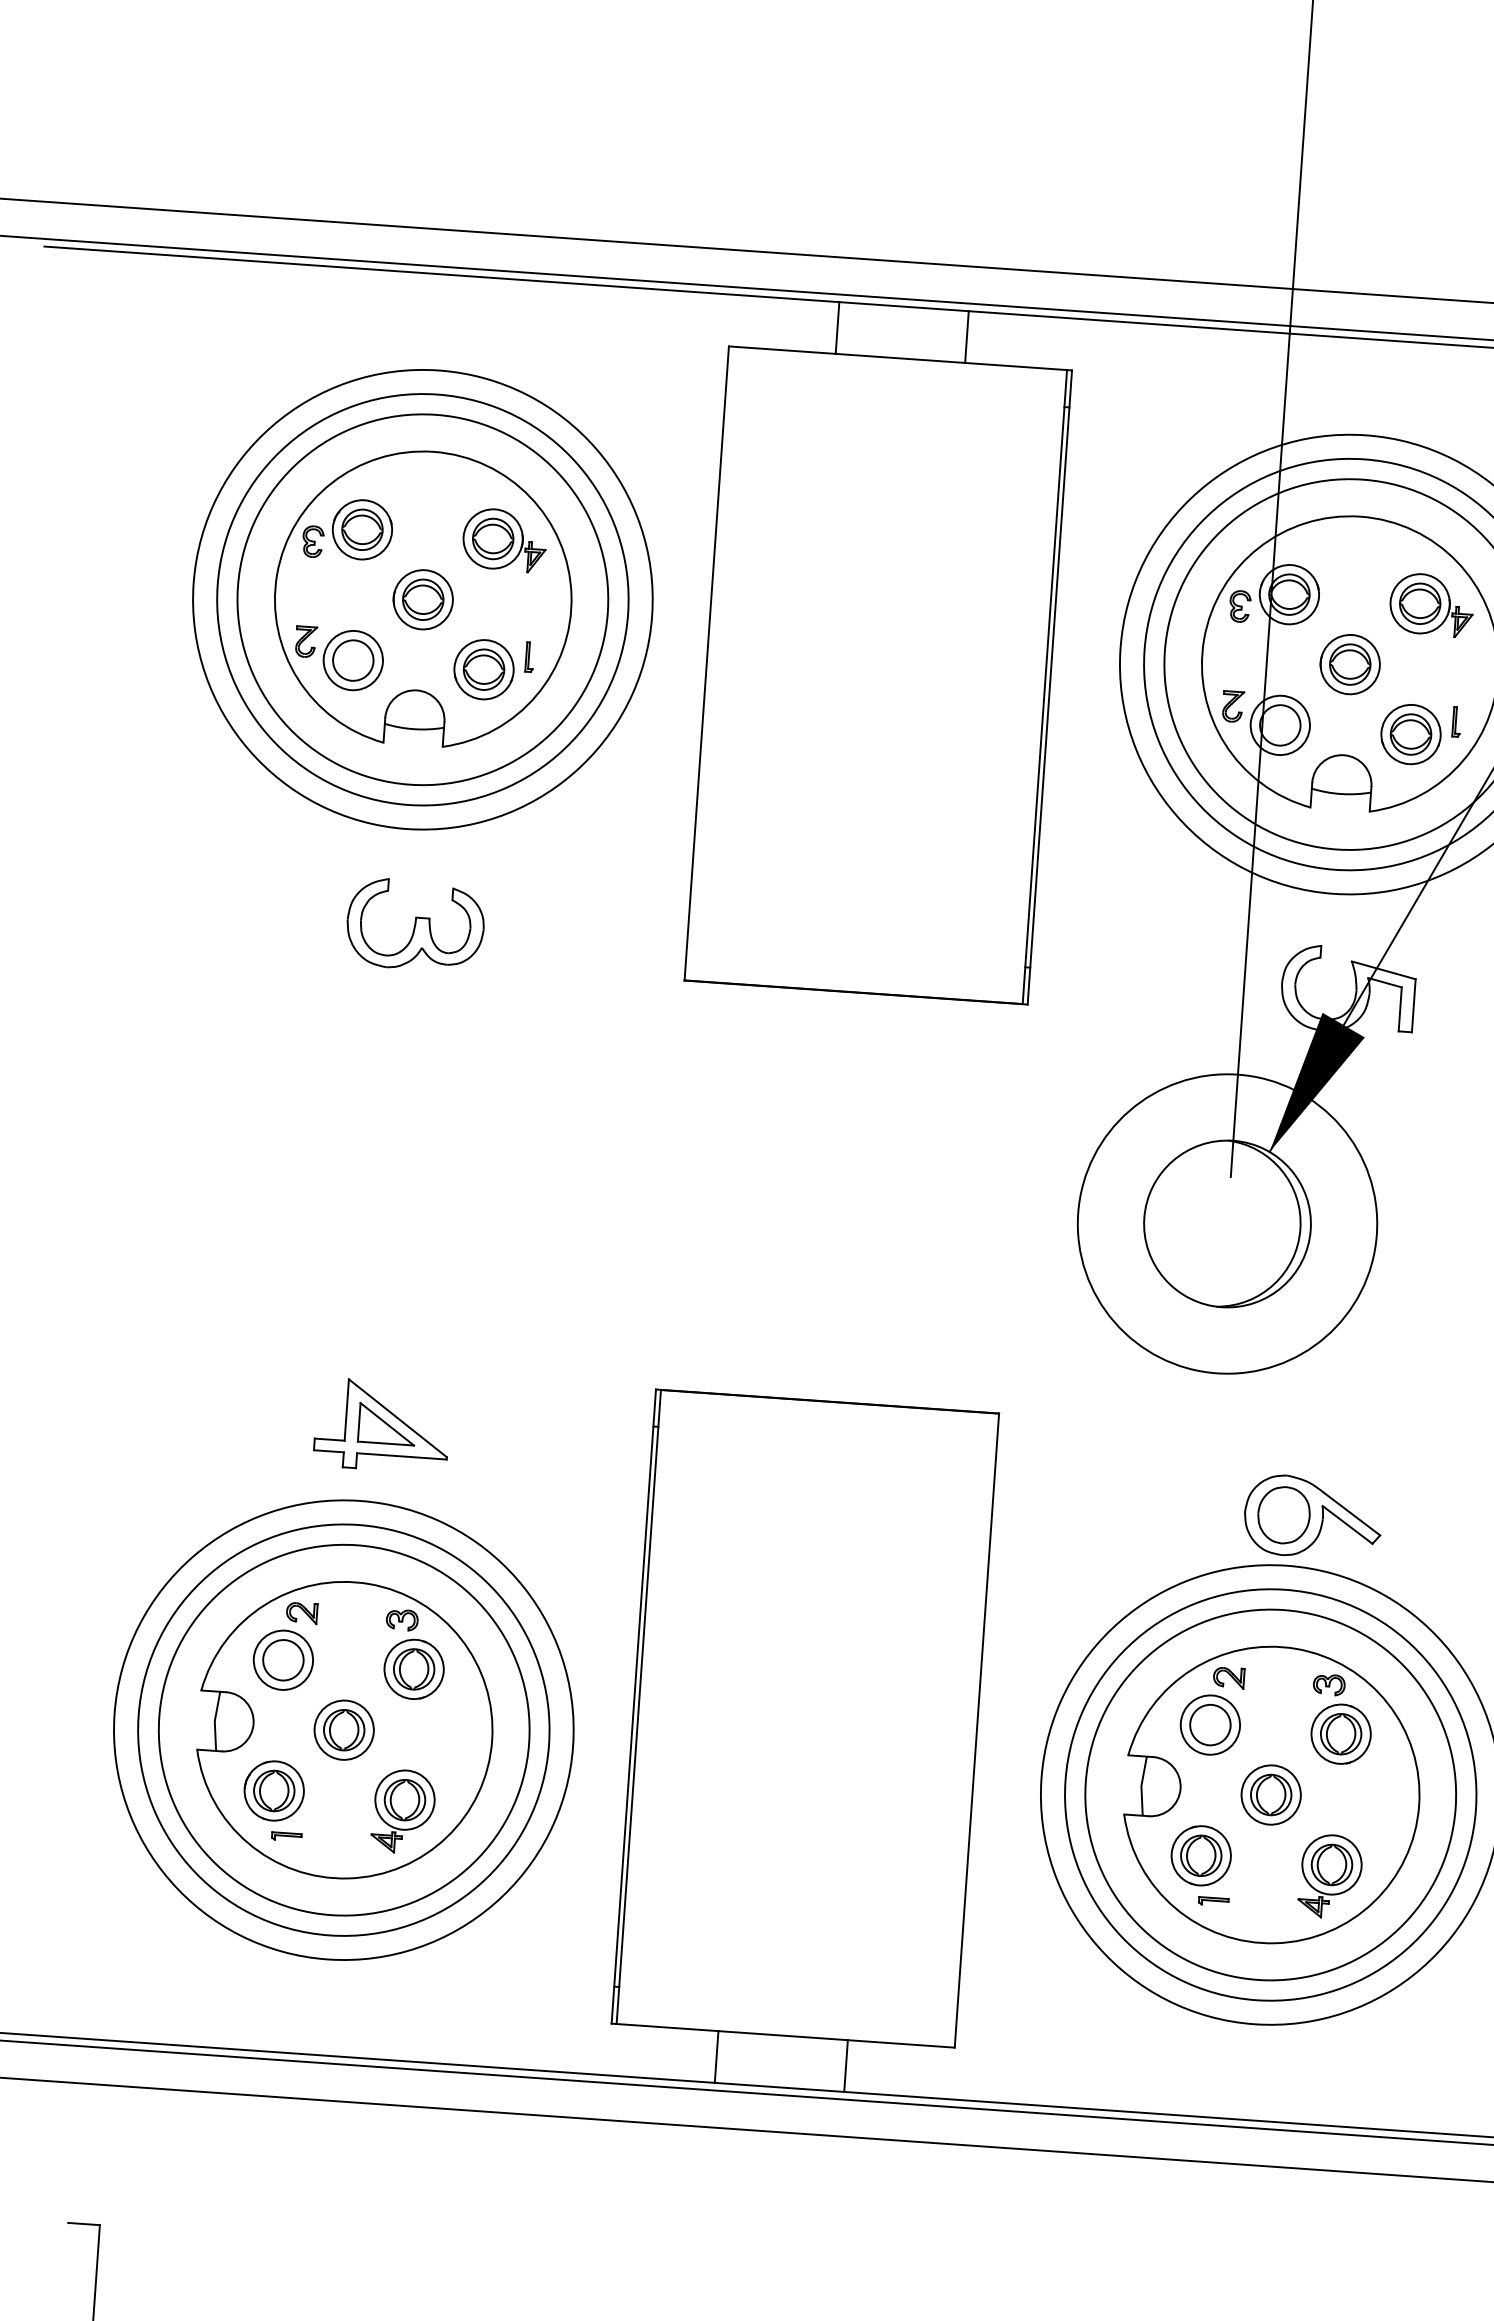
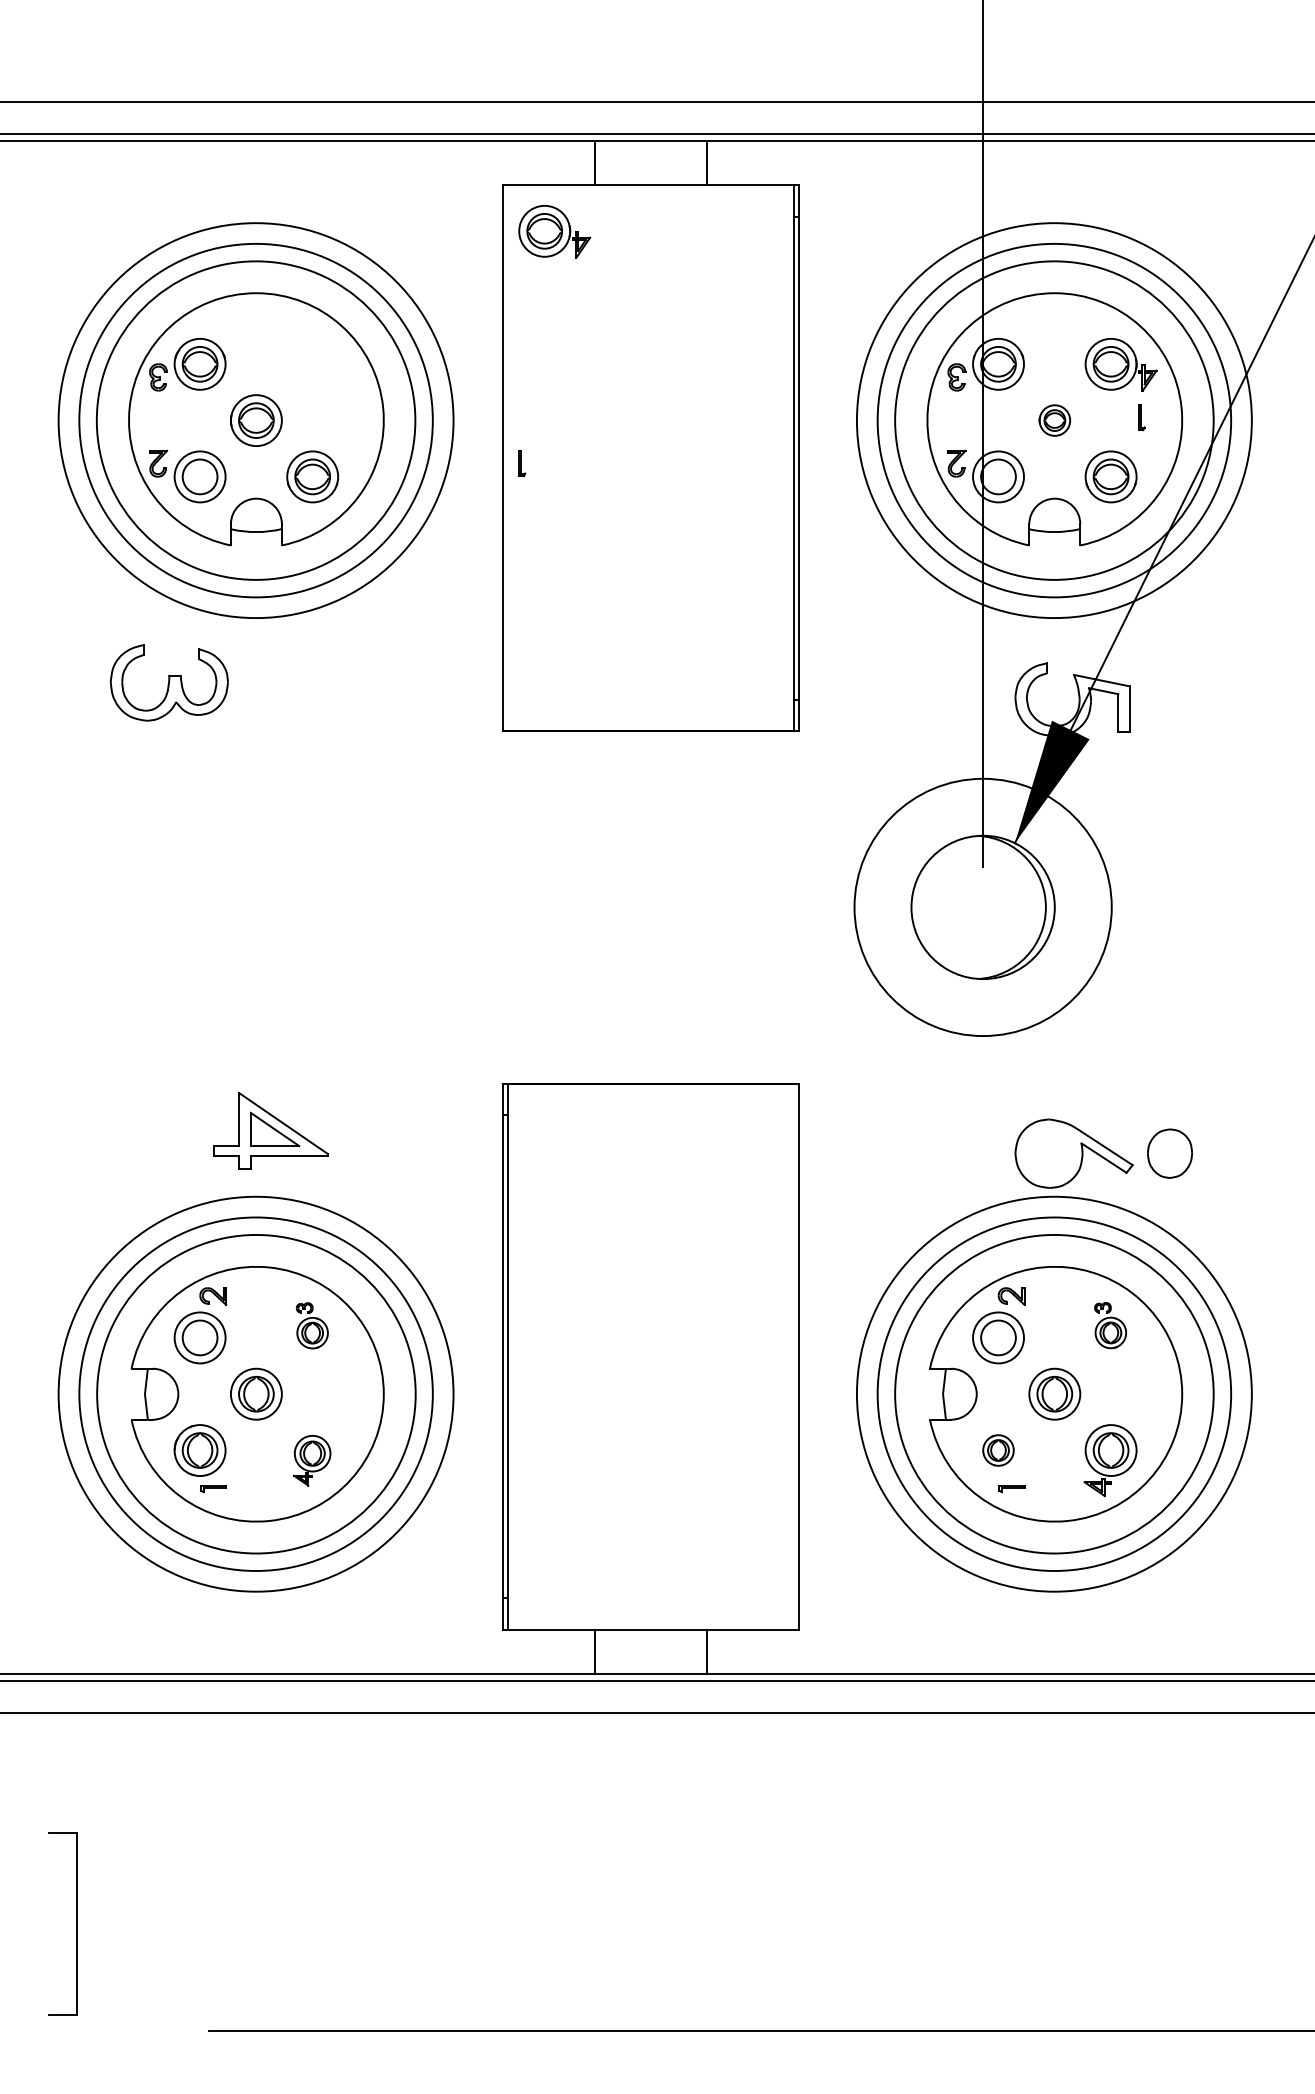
part: (504, 539) -> (554, 231), moved
part: (530, 657) -> (522, 463), moved
part: (1349, 664) -> (1054, 420), size x0.6
part: (1456, 722) -> (1141, 417), moved
part: (415, 924) -> (169, 682), moved
part: (1283, 1515) -> (1169, 1153), moved
part: (414, 1654) -> (312, 1325), size x0.6
part: (1341, 1719) -> (1110, 1325), size x0.6
part: (403, 1811) -> (312, 1460), size x0.7
part: (1201, 1855) -> (998, 1450), size x0.6

